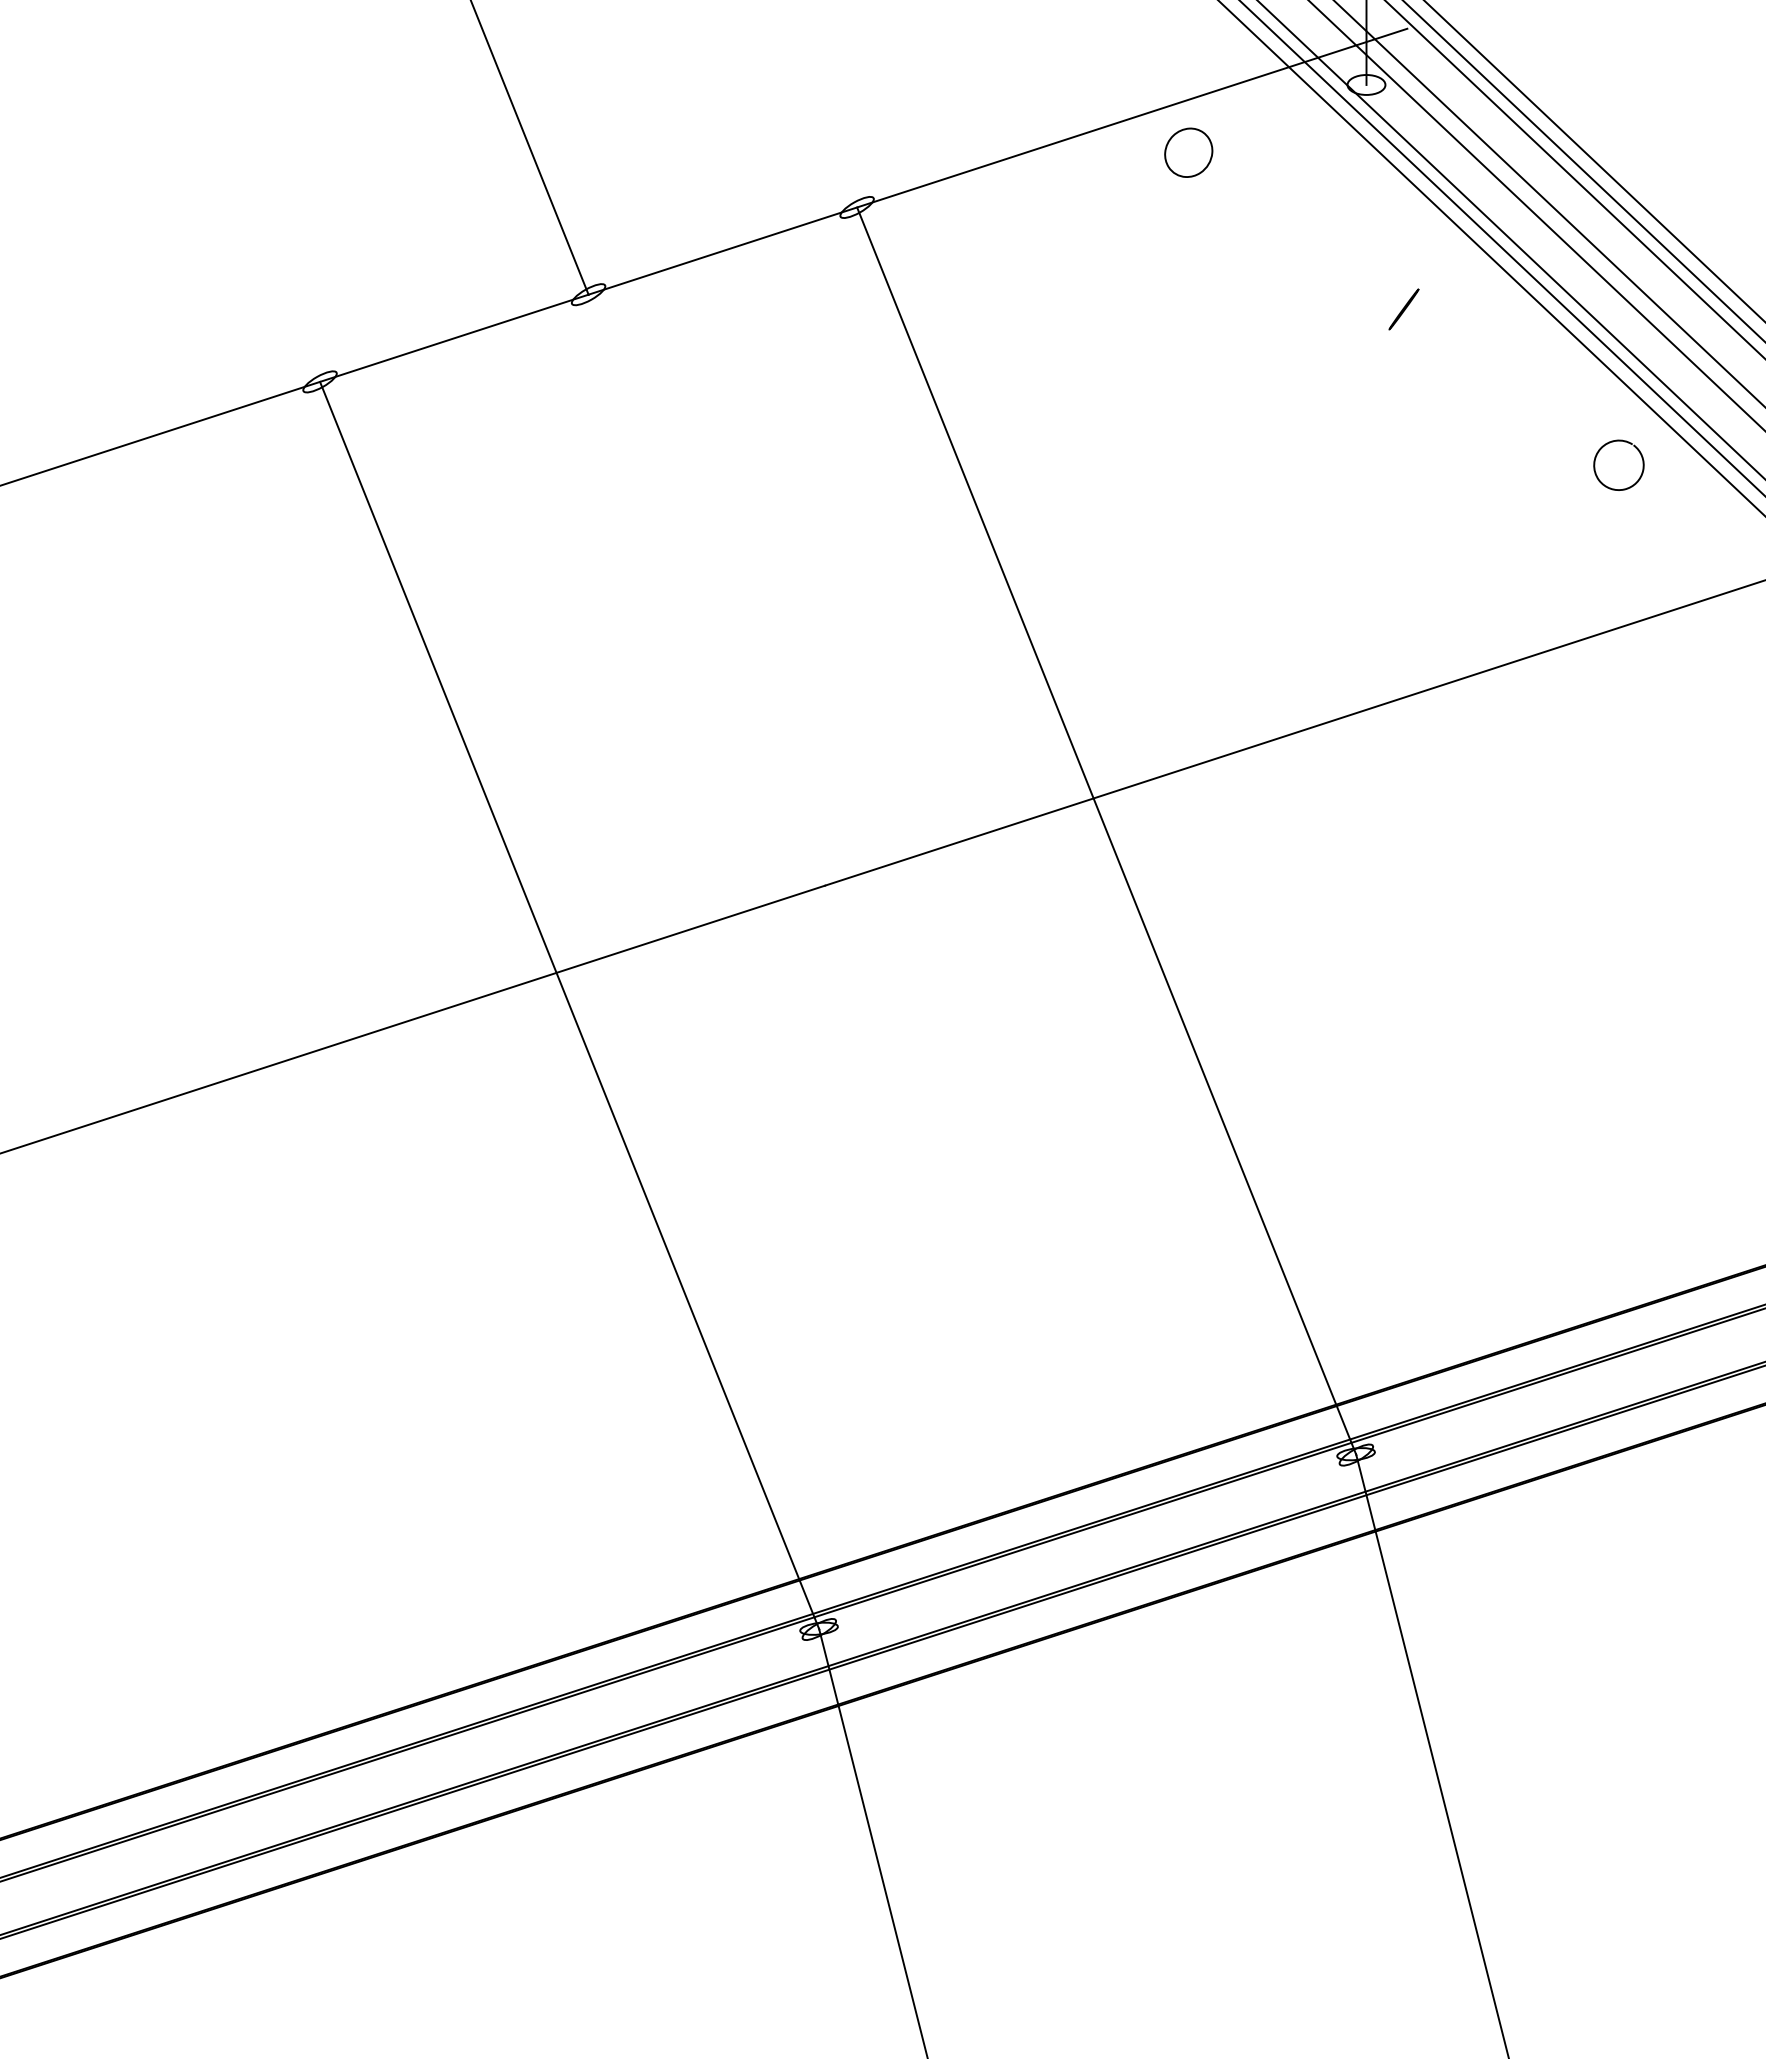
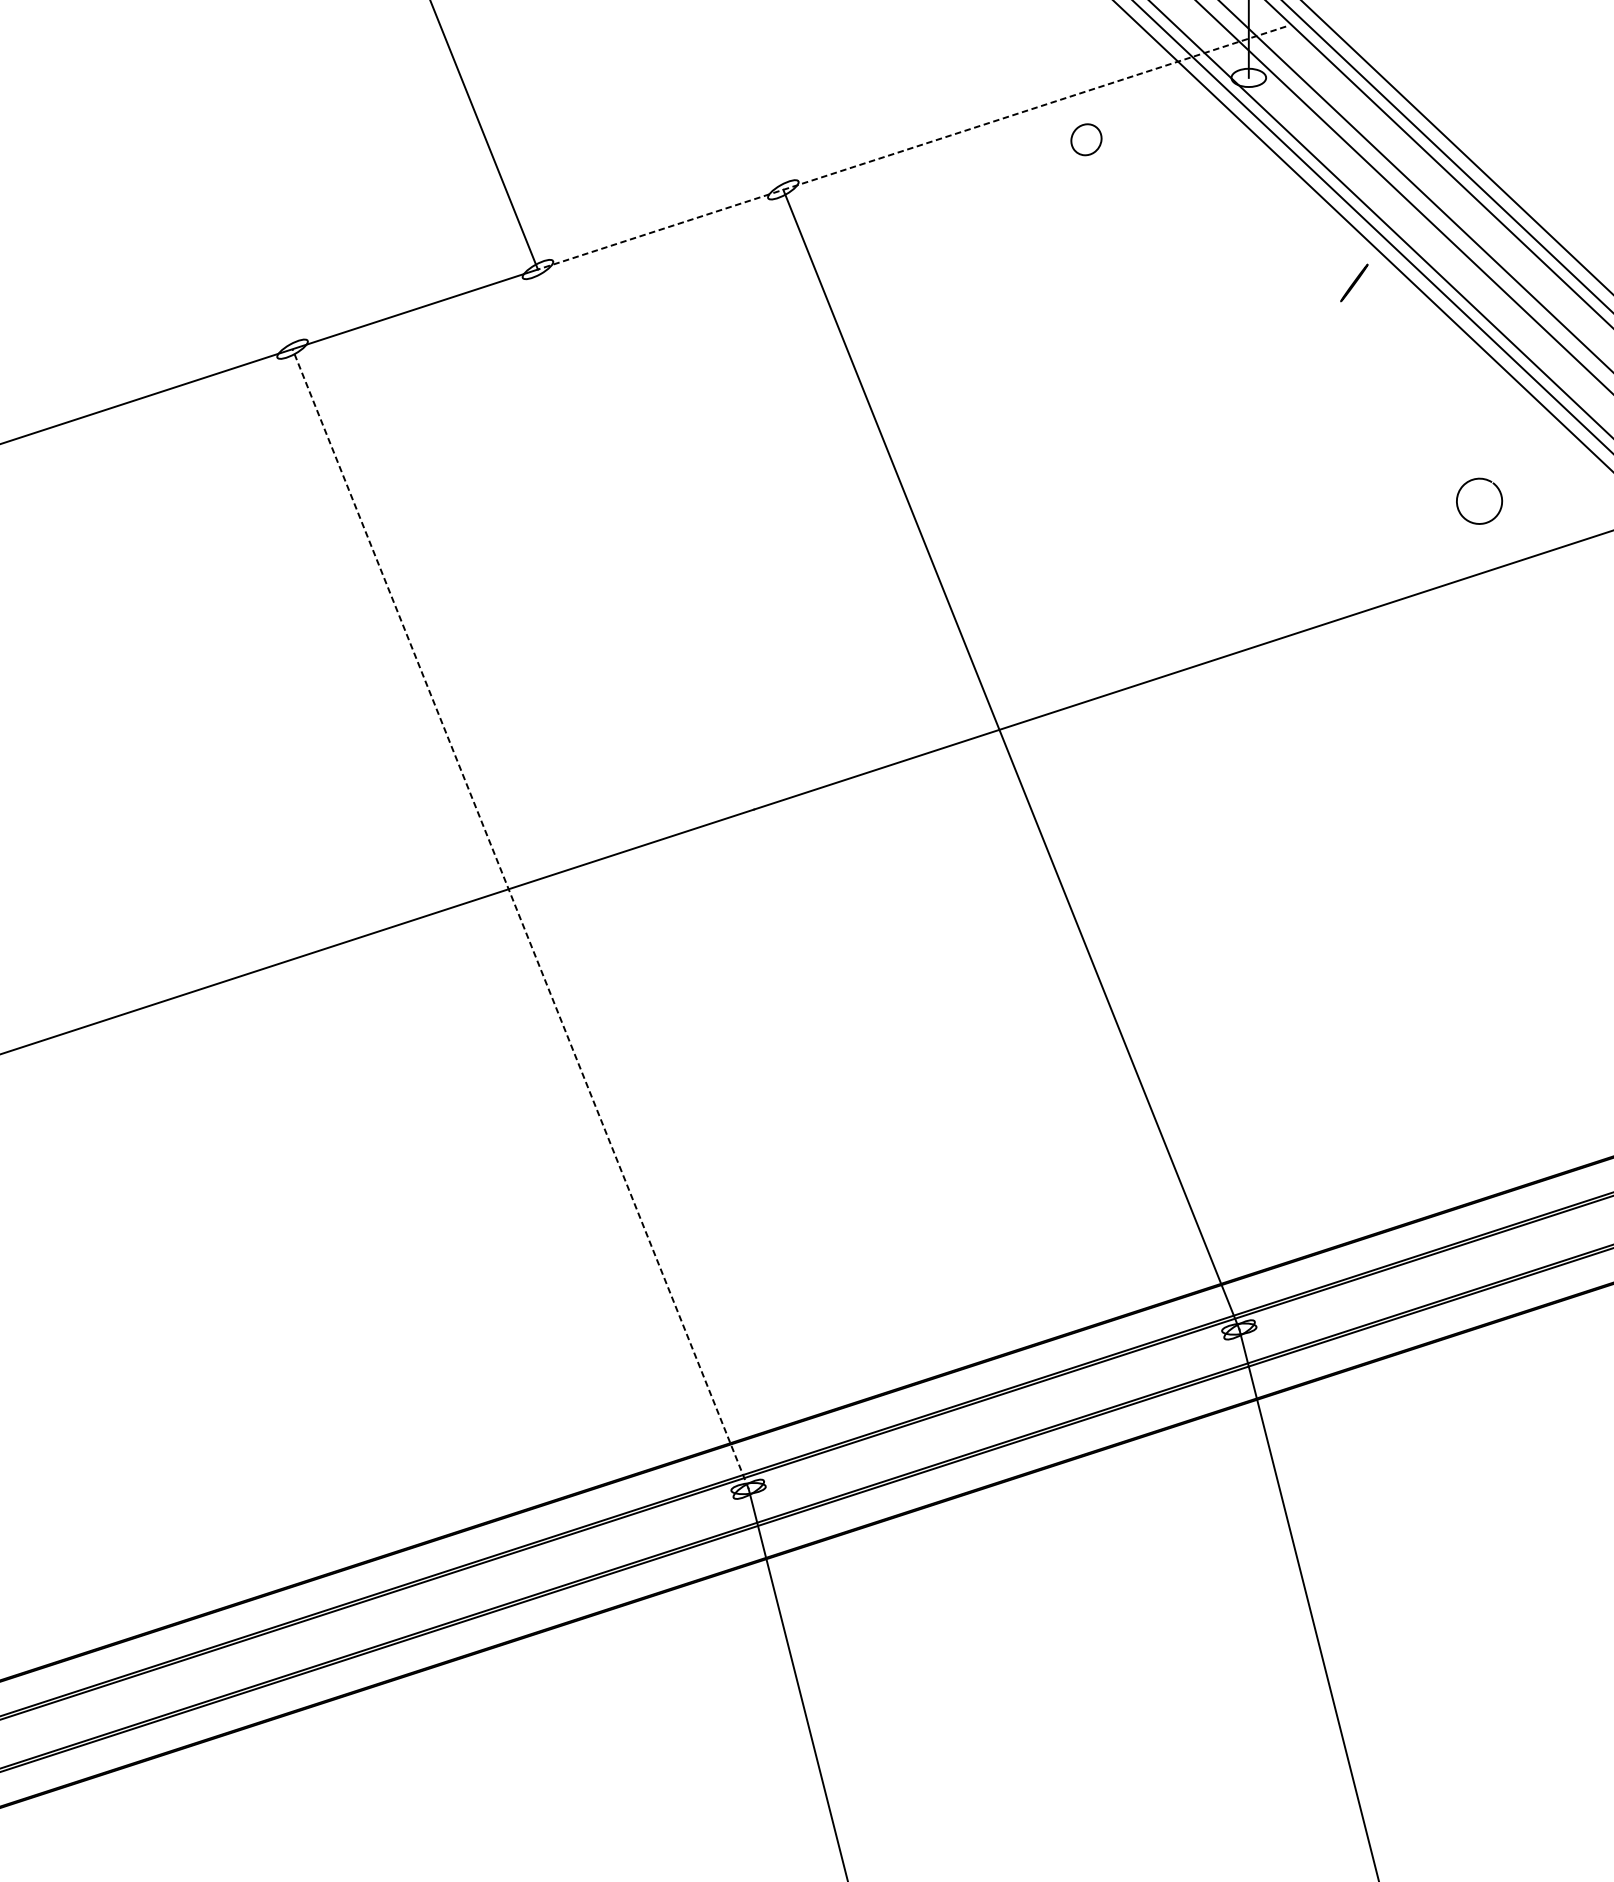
part: (1188, 152) -> (1086, 139), size x0.7
line: (997, 161) -> (911, 147), solid -> dashed
line: (1403, 309) -> (1353, 283), moved
curve: (1610, 443) -> (1471, 481), moved
line: (569, 1005) -> (520, 919), solid -> dashed

